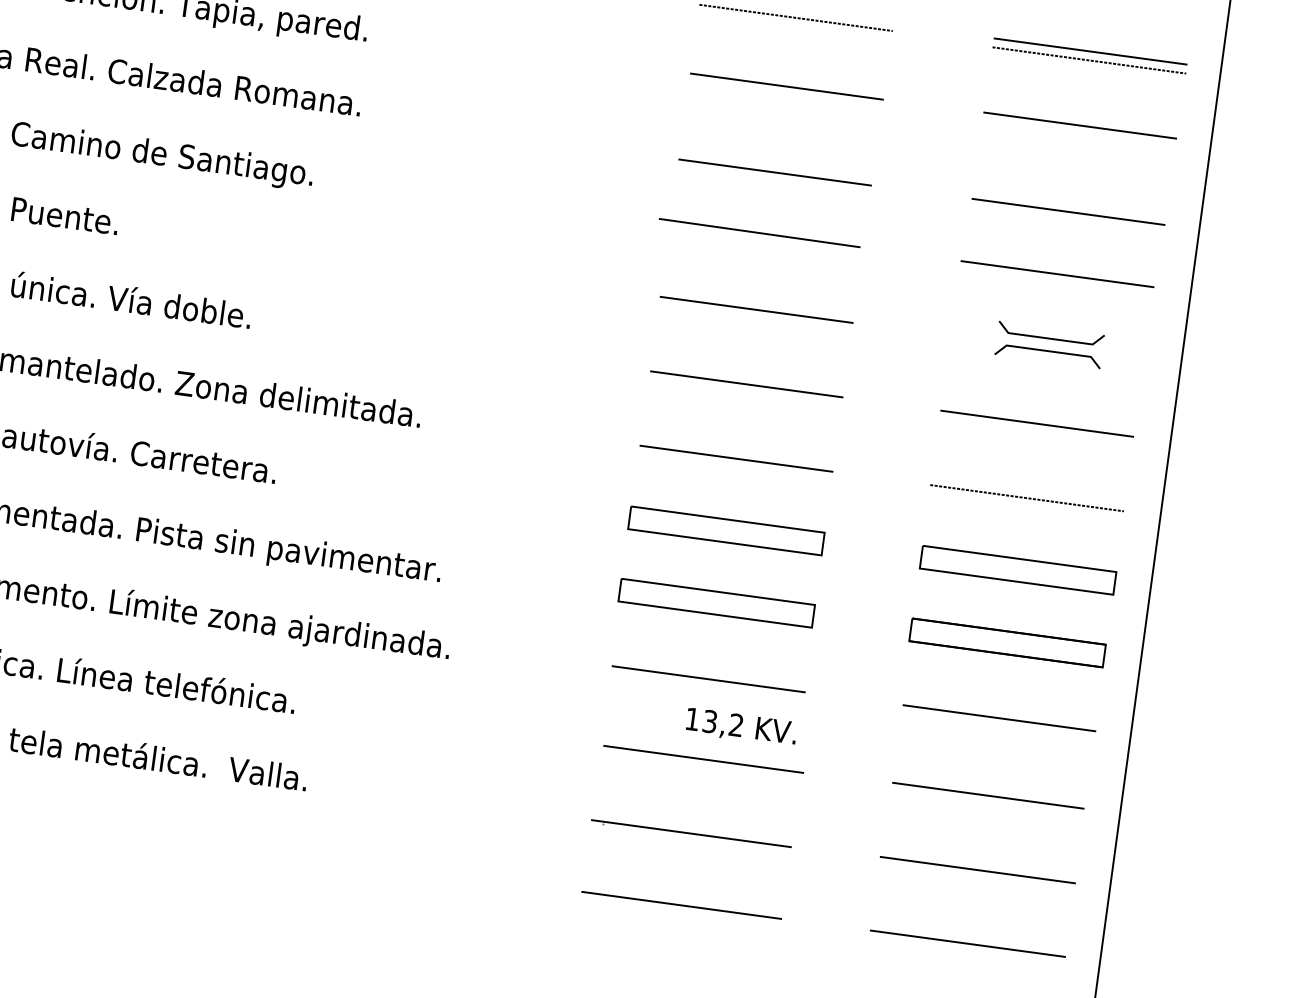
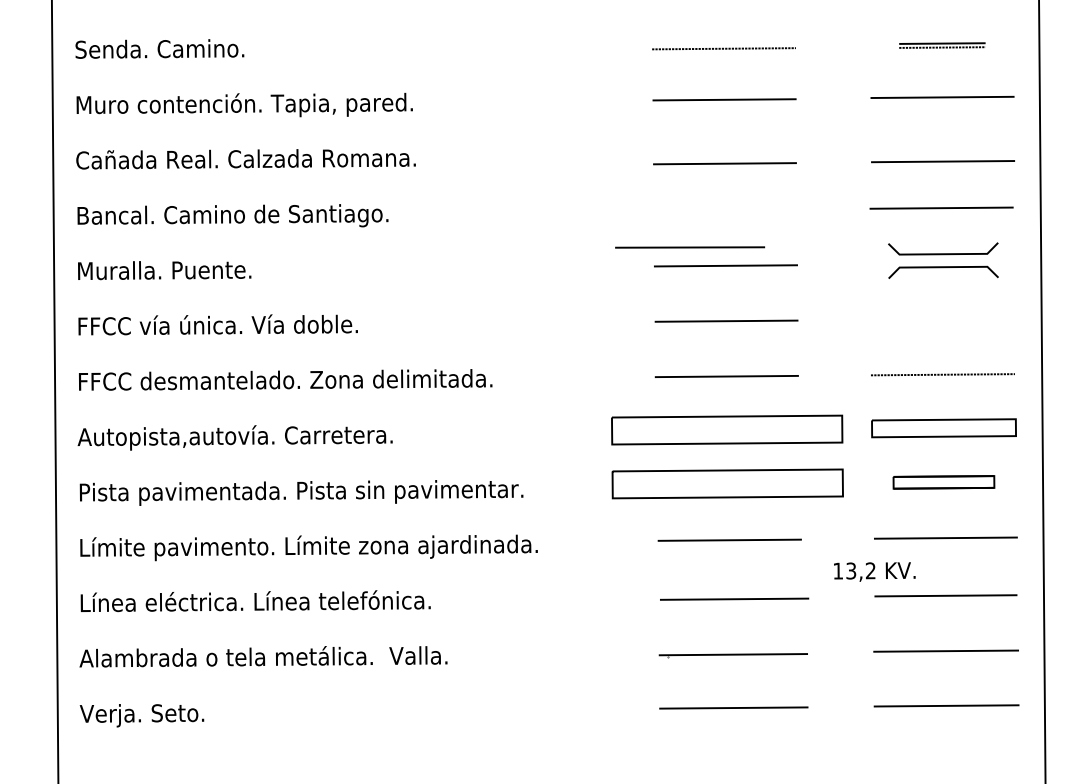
part: (1090, 55) -> (942, 45), size x0.6
line: (760, 233) -> (690, 247), moved
part: (1048, 344) -> (942, 260), size x1.4
line: (1037, 422) -> (942, 318), removed
part: (725, 531) -> (726, 430), size x1.6
part: (716, 602) -> (727, 483), size x1.6
part: (1006, 643) -> (943, 482), size x0.7
text: (741, 726) -> (874, 571), moved

